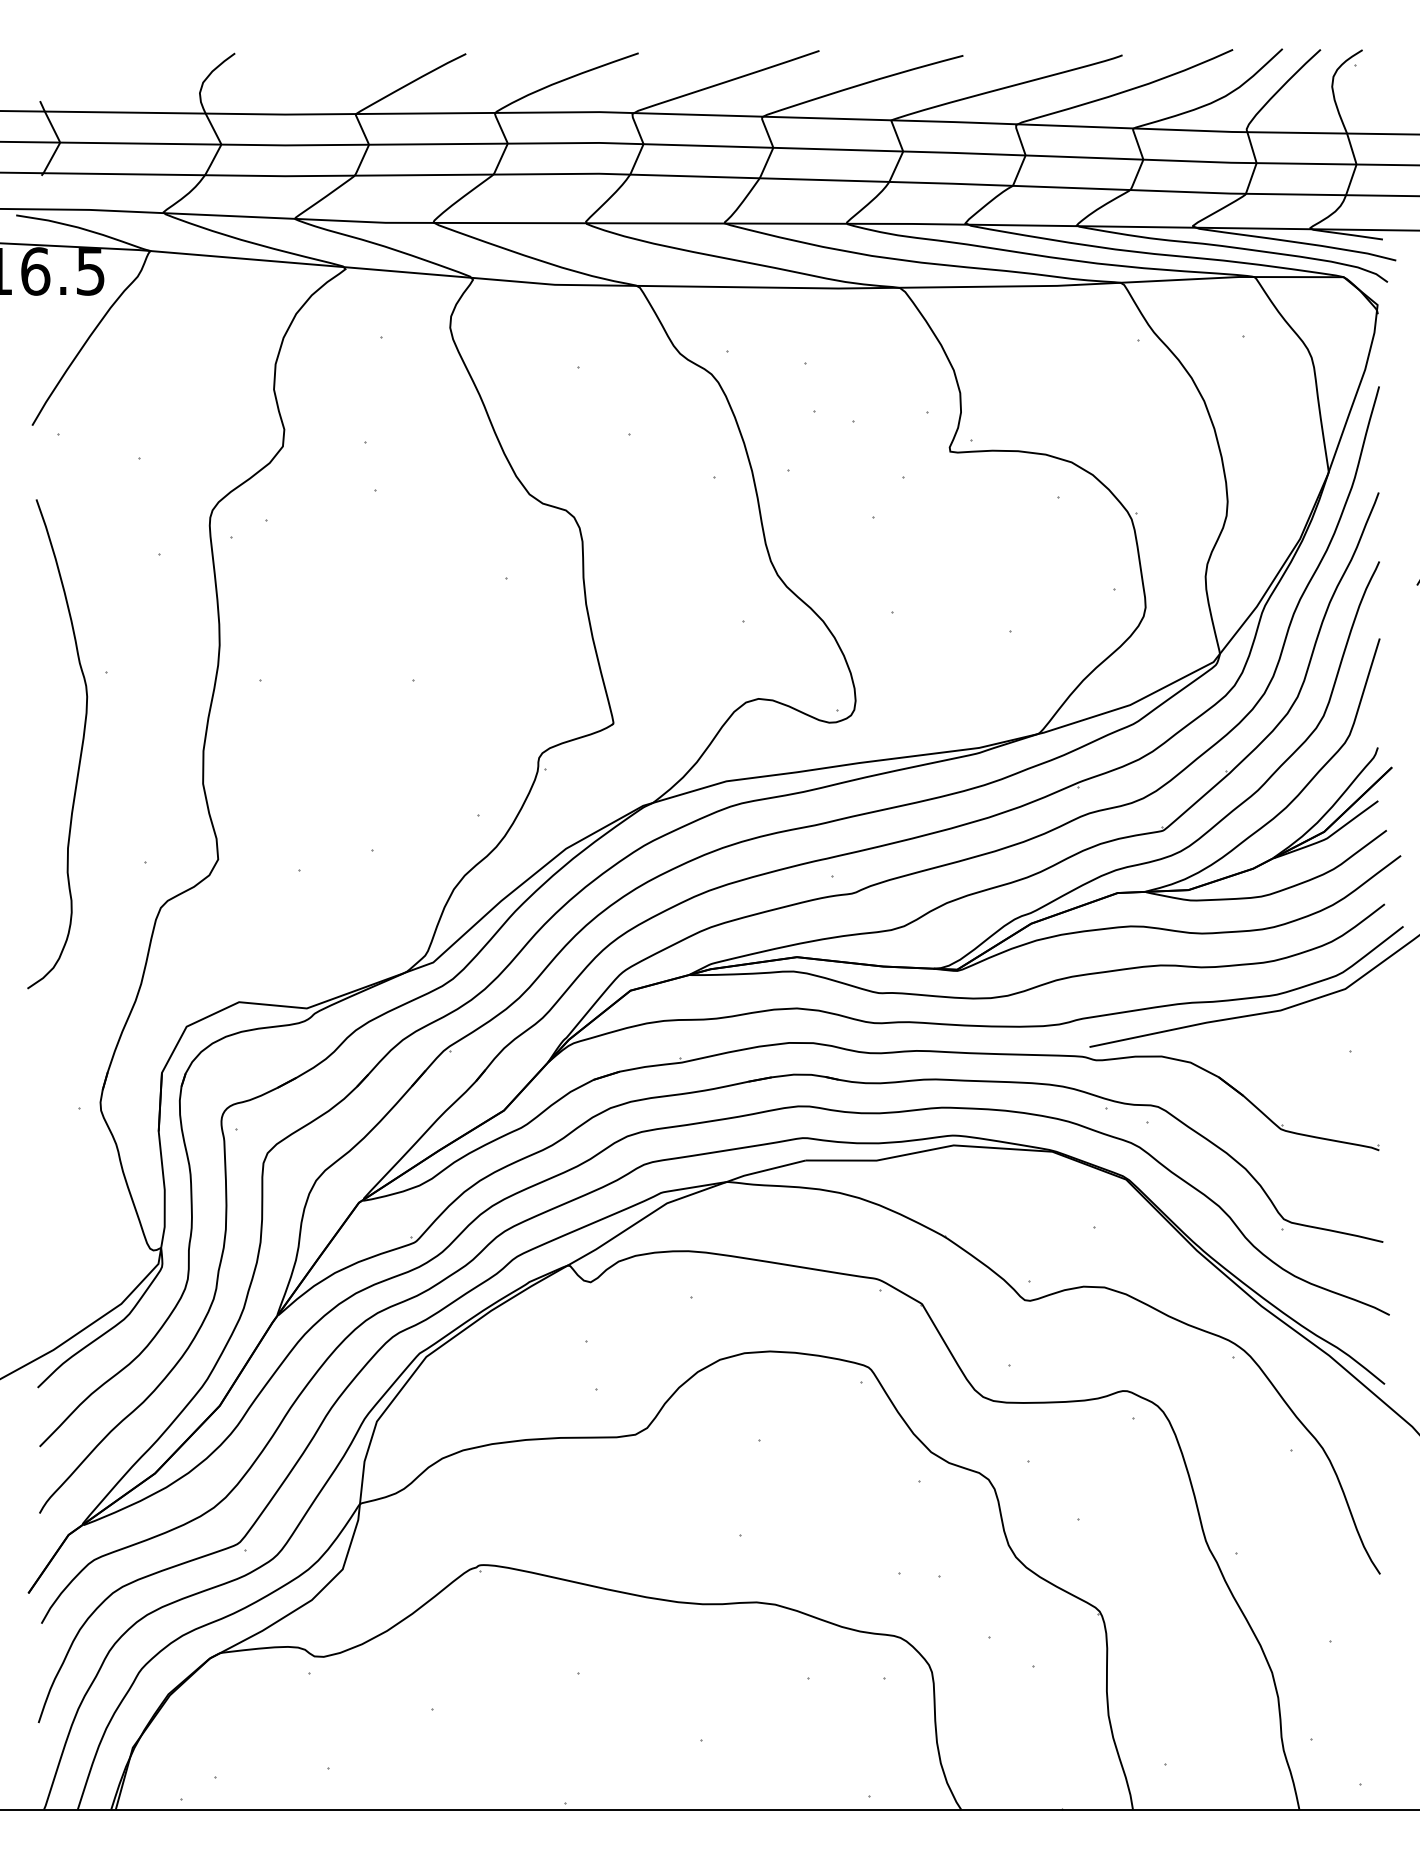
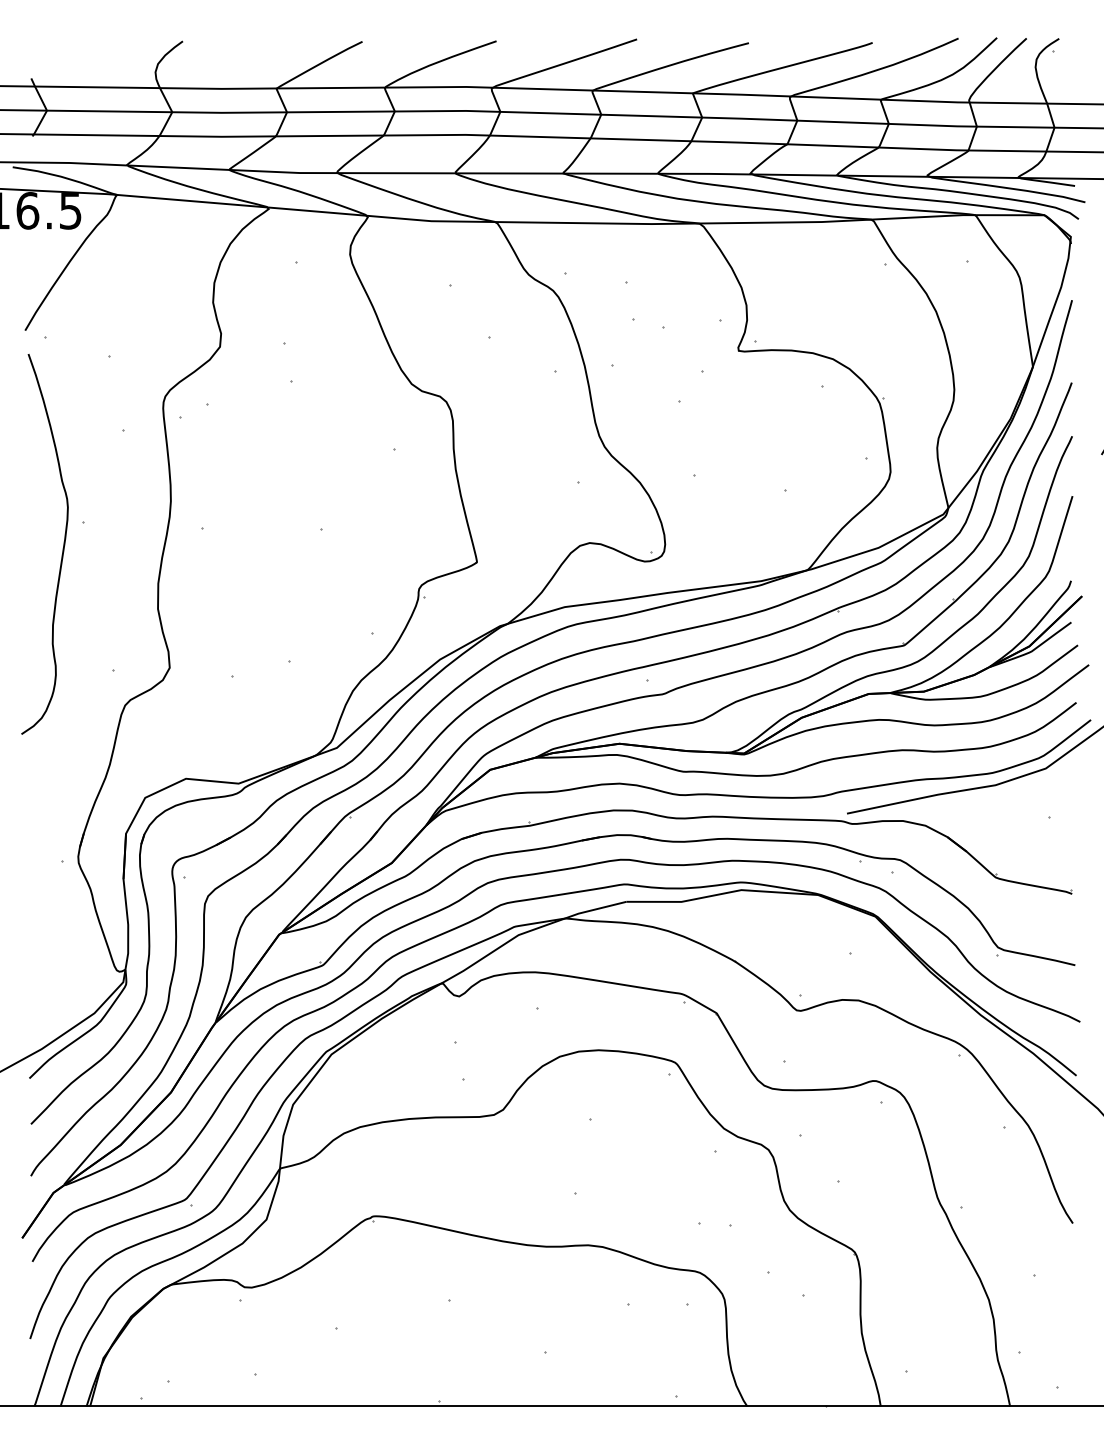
curve: (80, 749) -> (62, 548), moved

